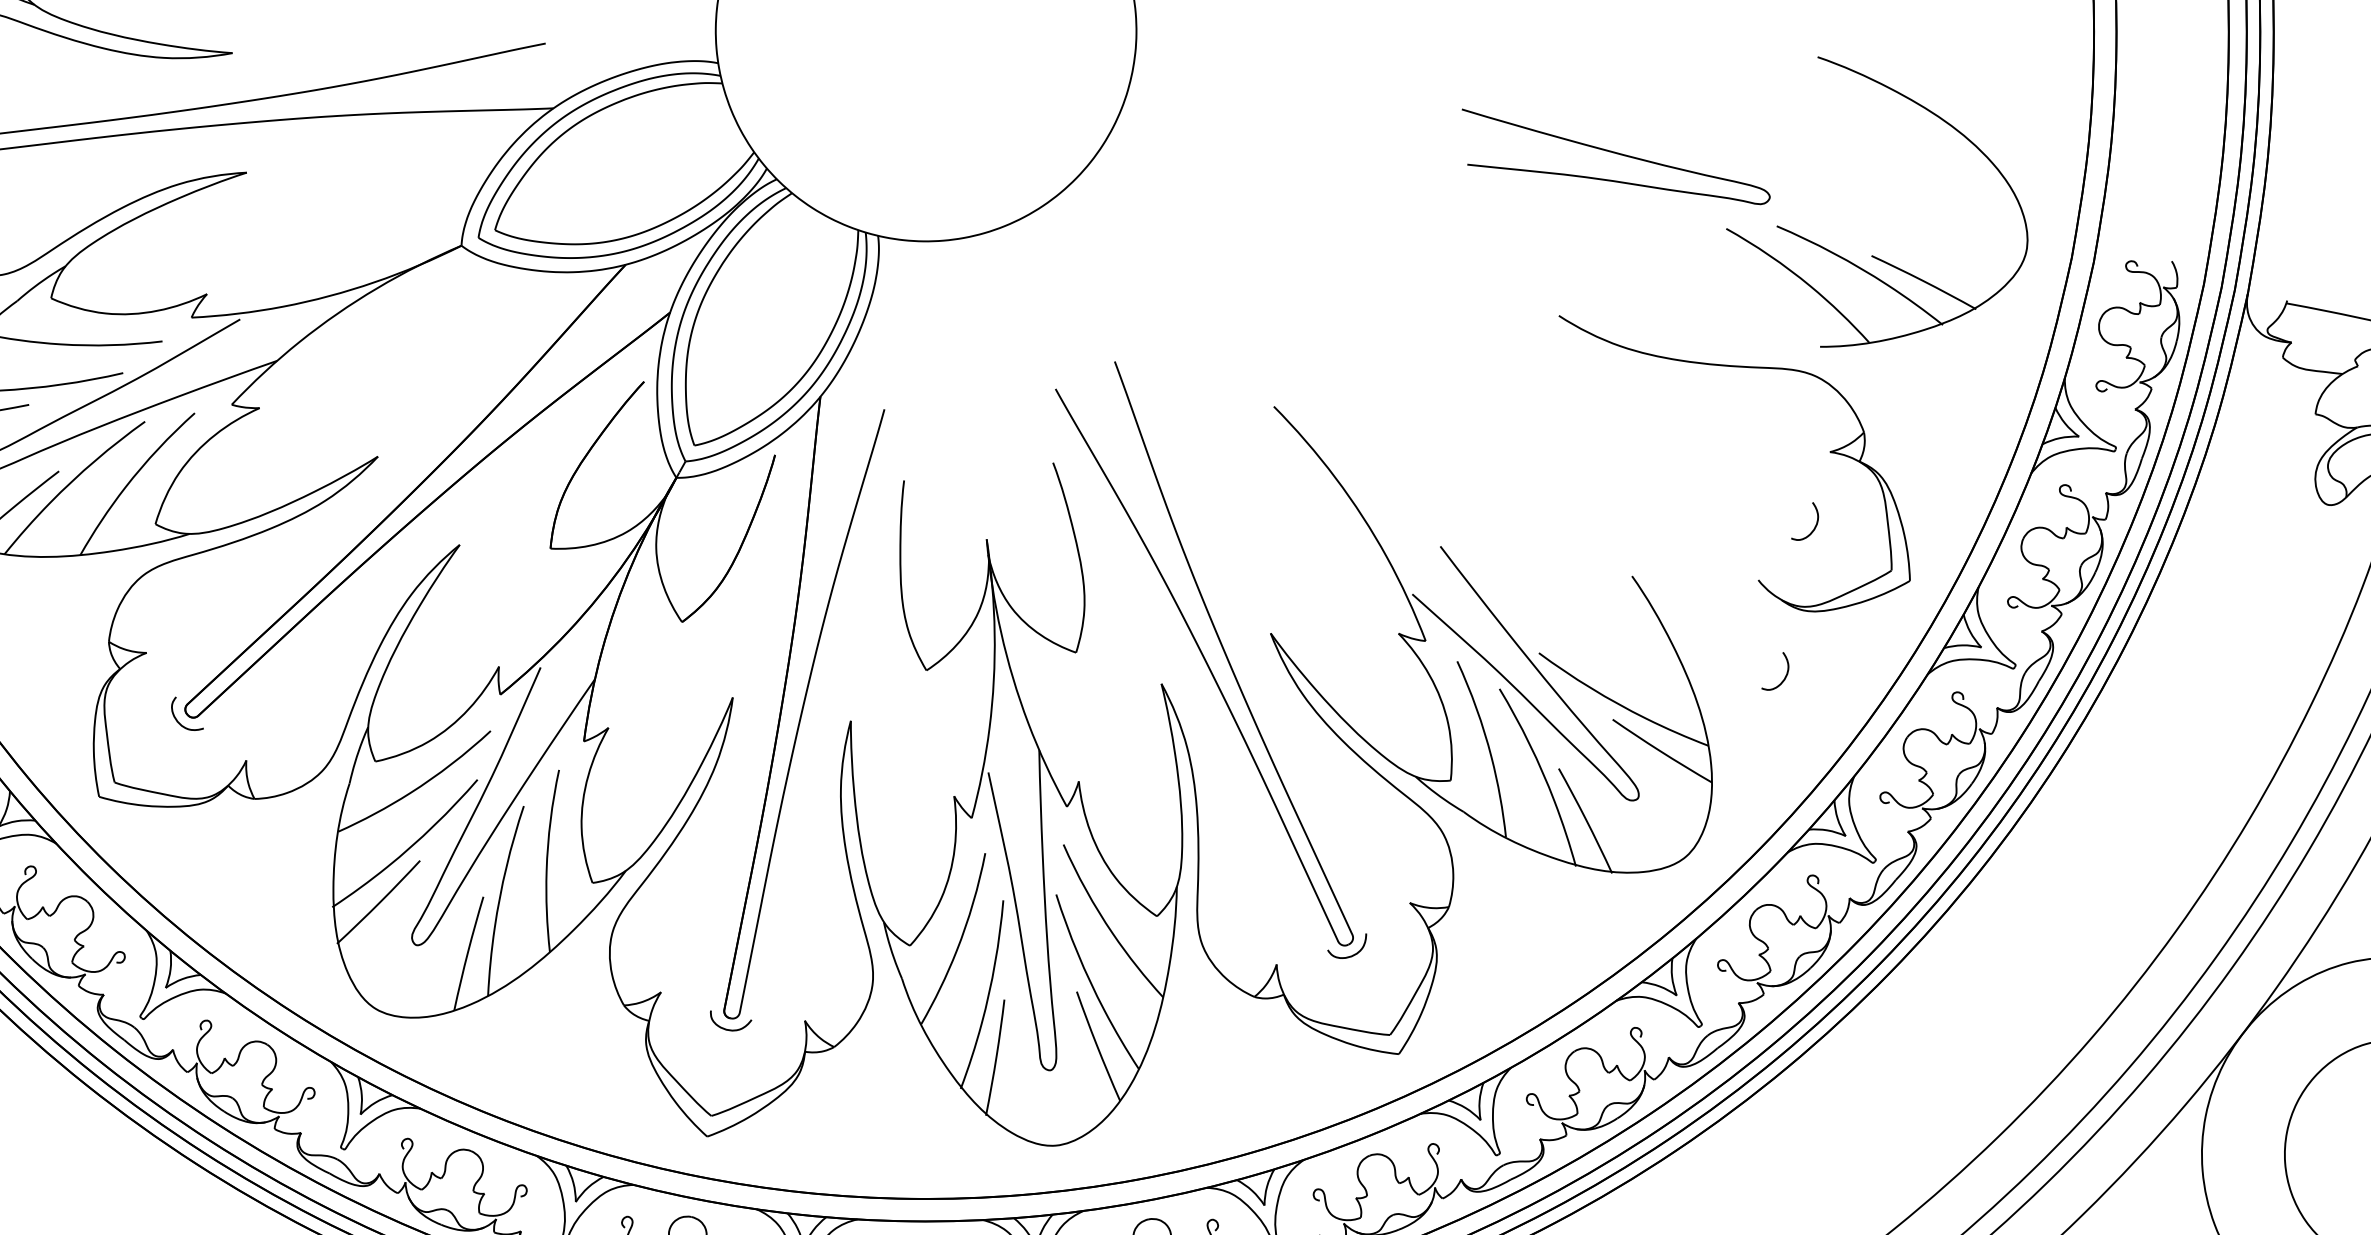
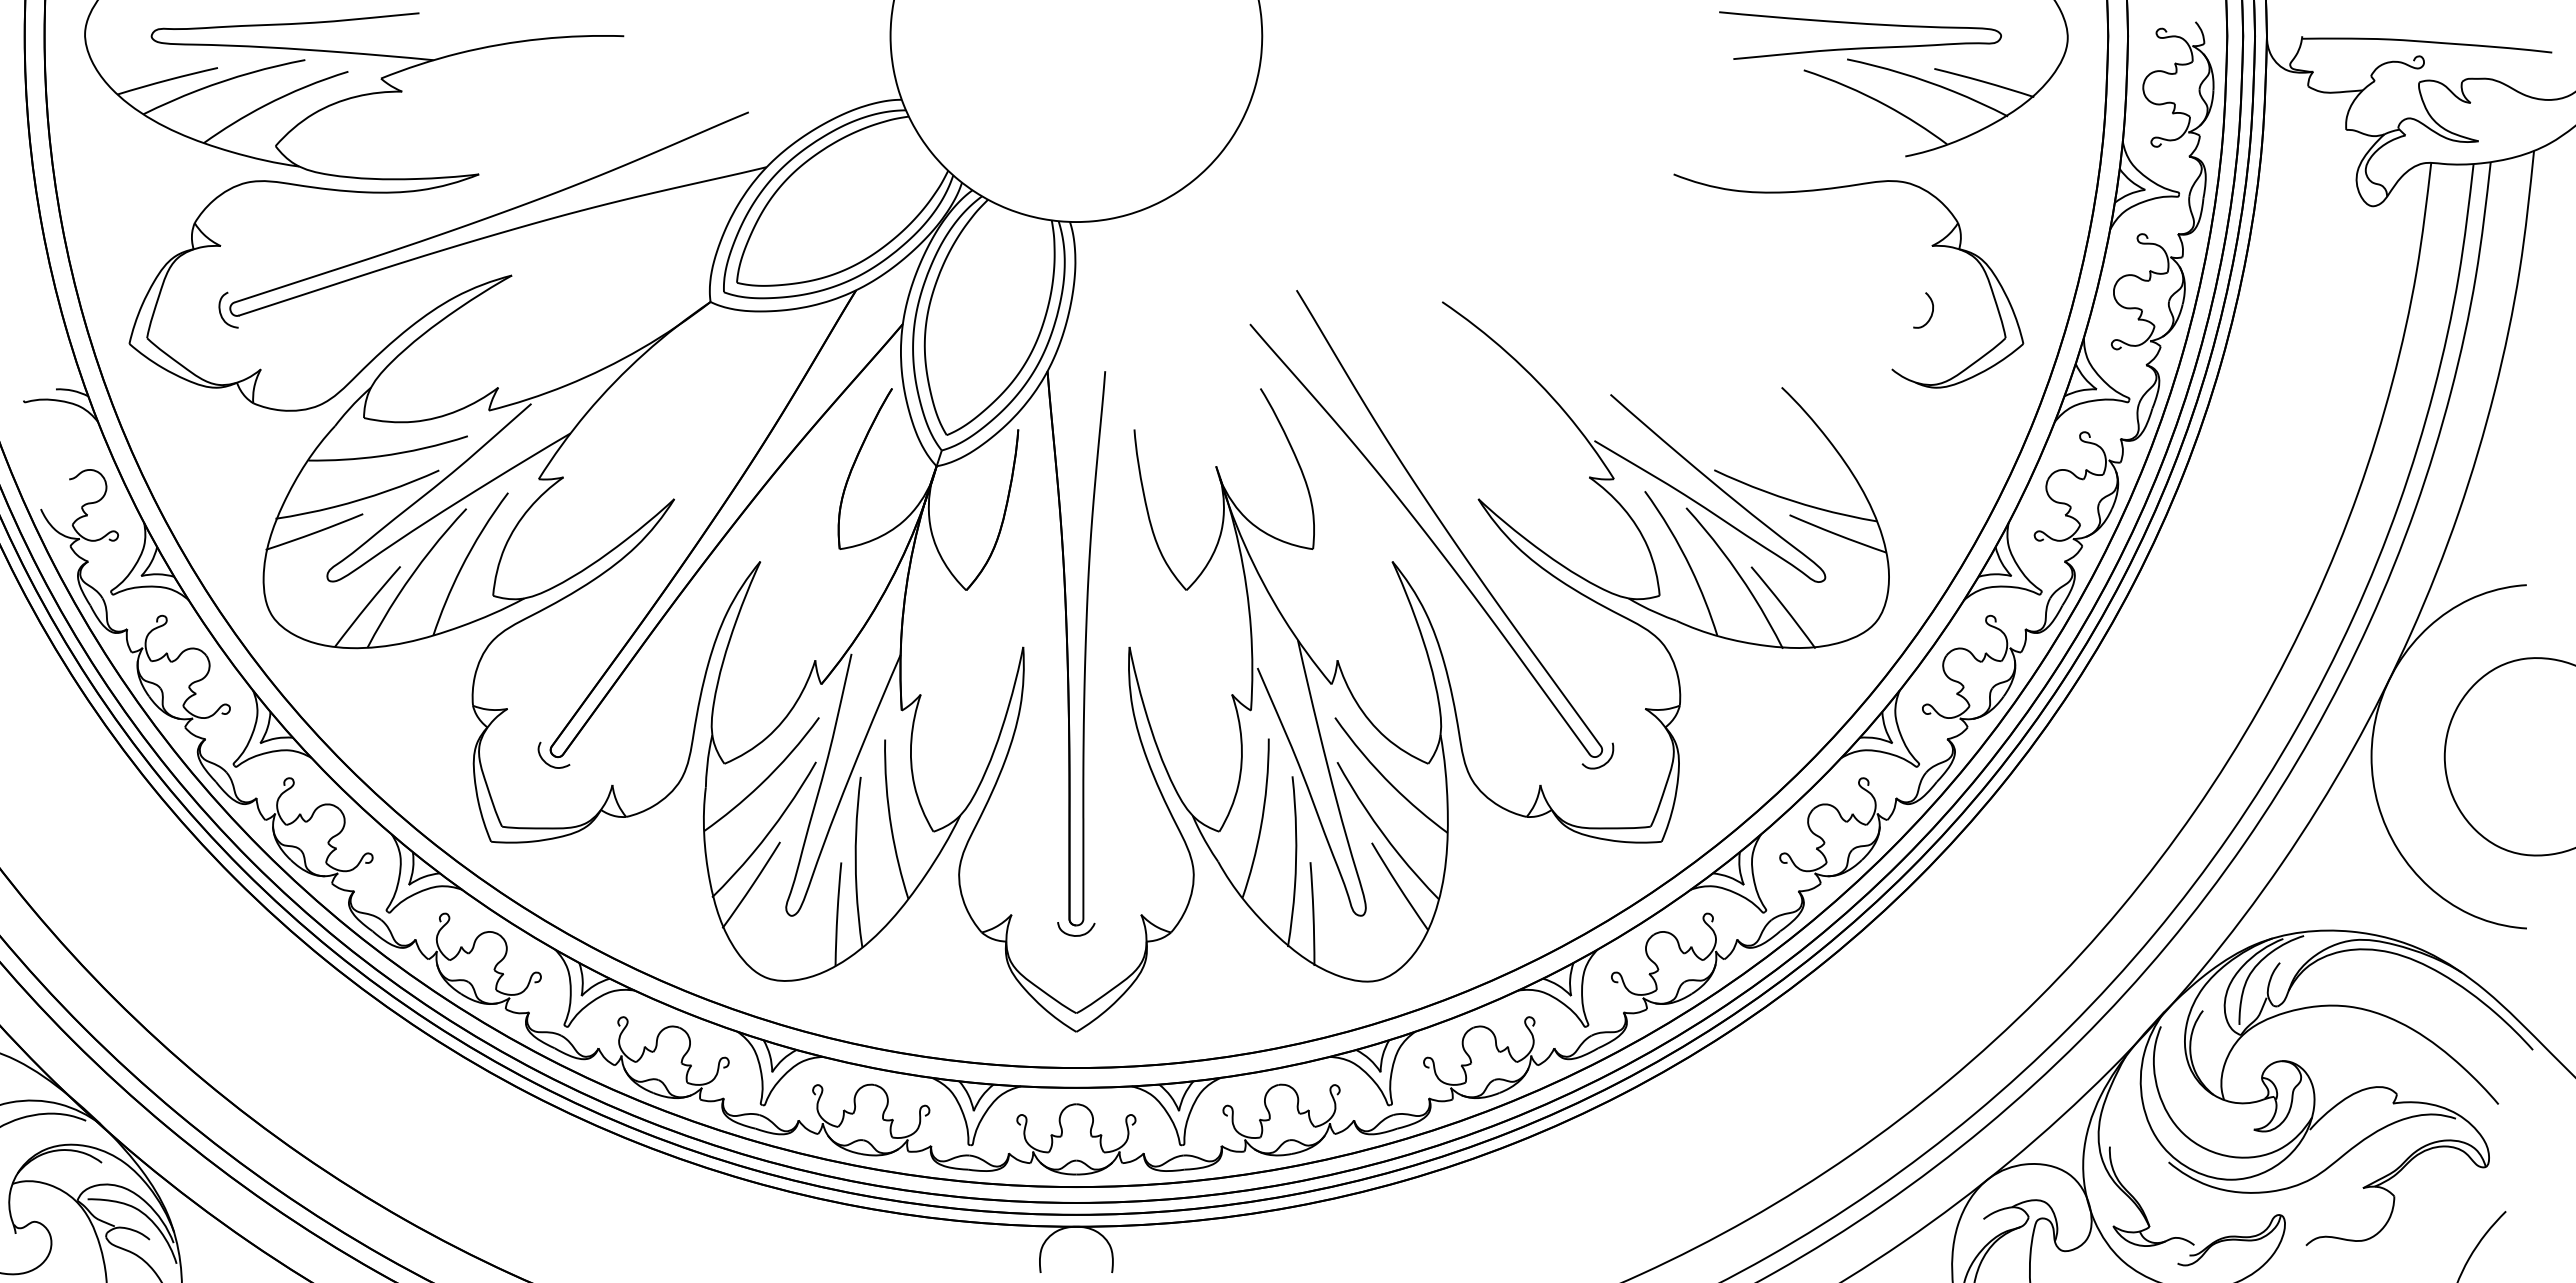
curve: (1616, 154) -> (1860, 24), moved
curve: (1785, 674) -> (1931, 446), removed

